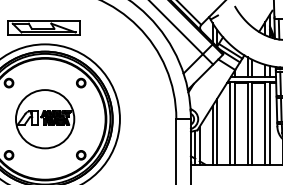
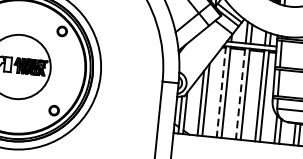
line: (230, 123) -> (221, 92), solid -> dashed
line: (247, 123) -> (240, 94), solid -> dashed

